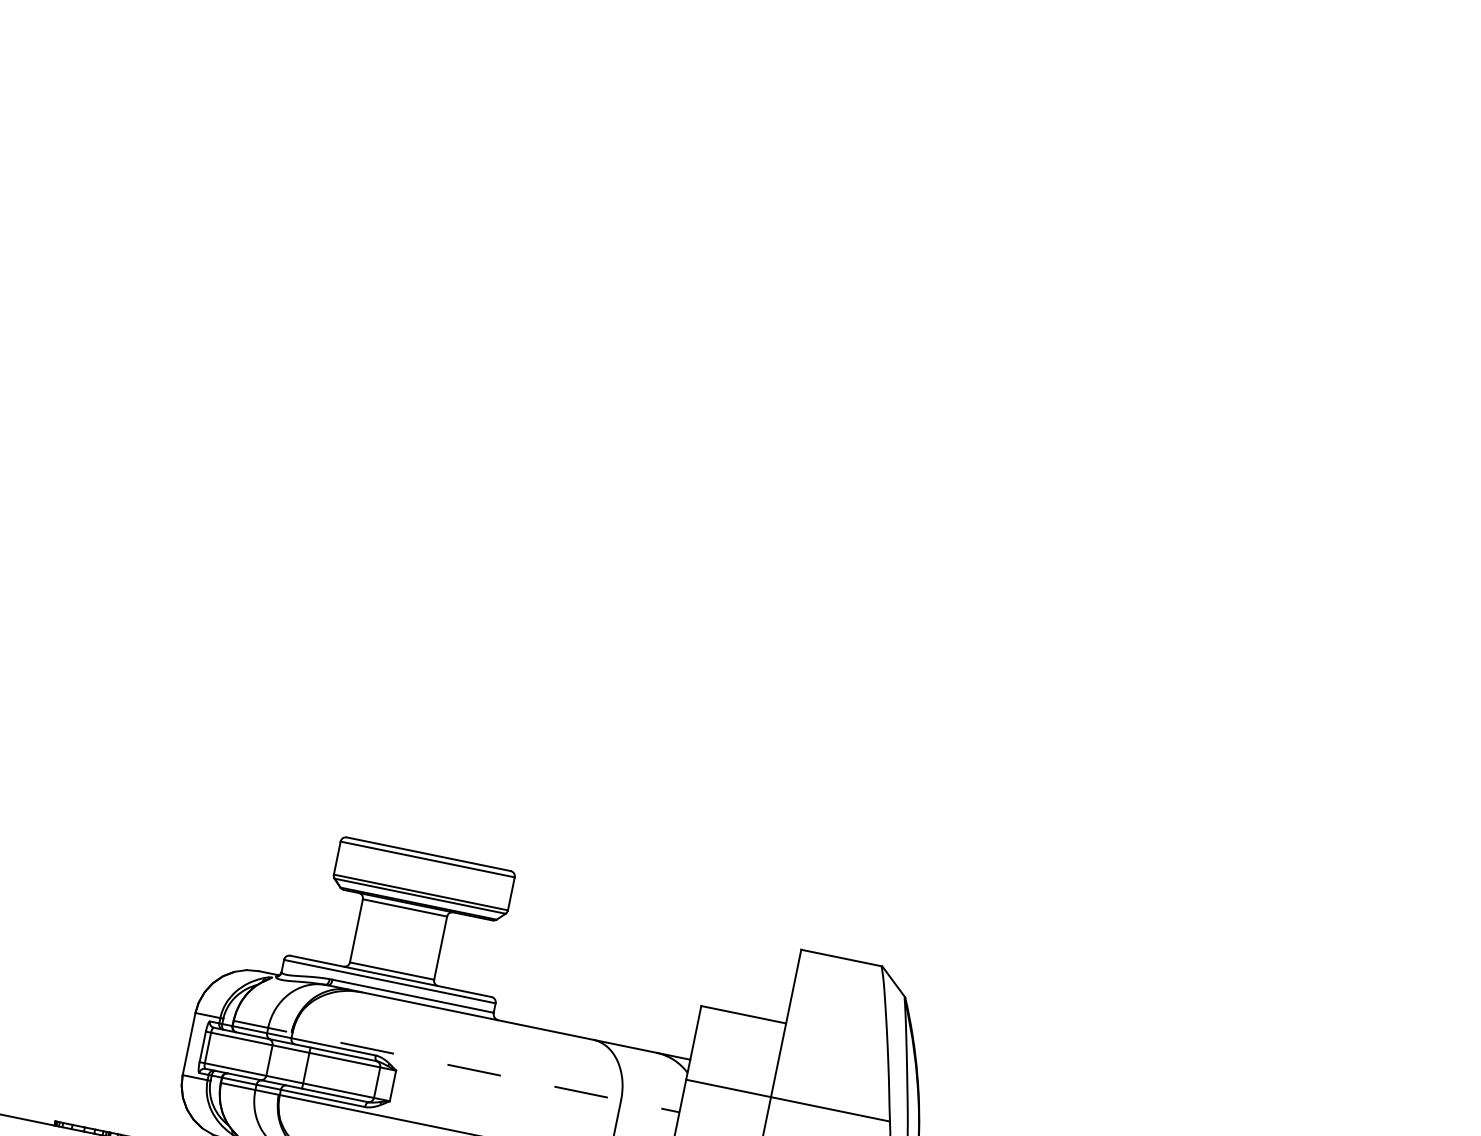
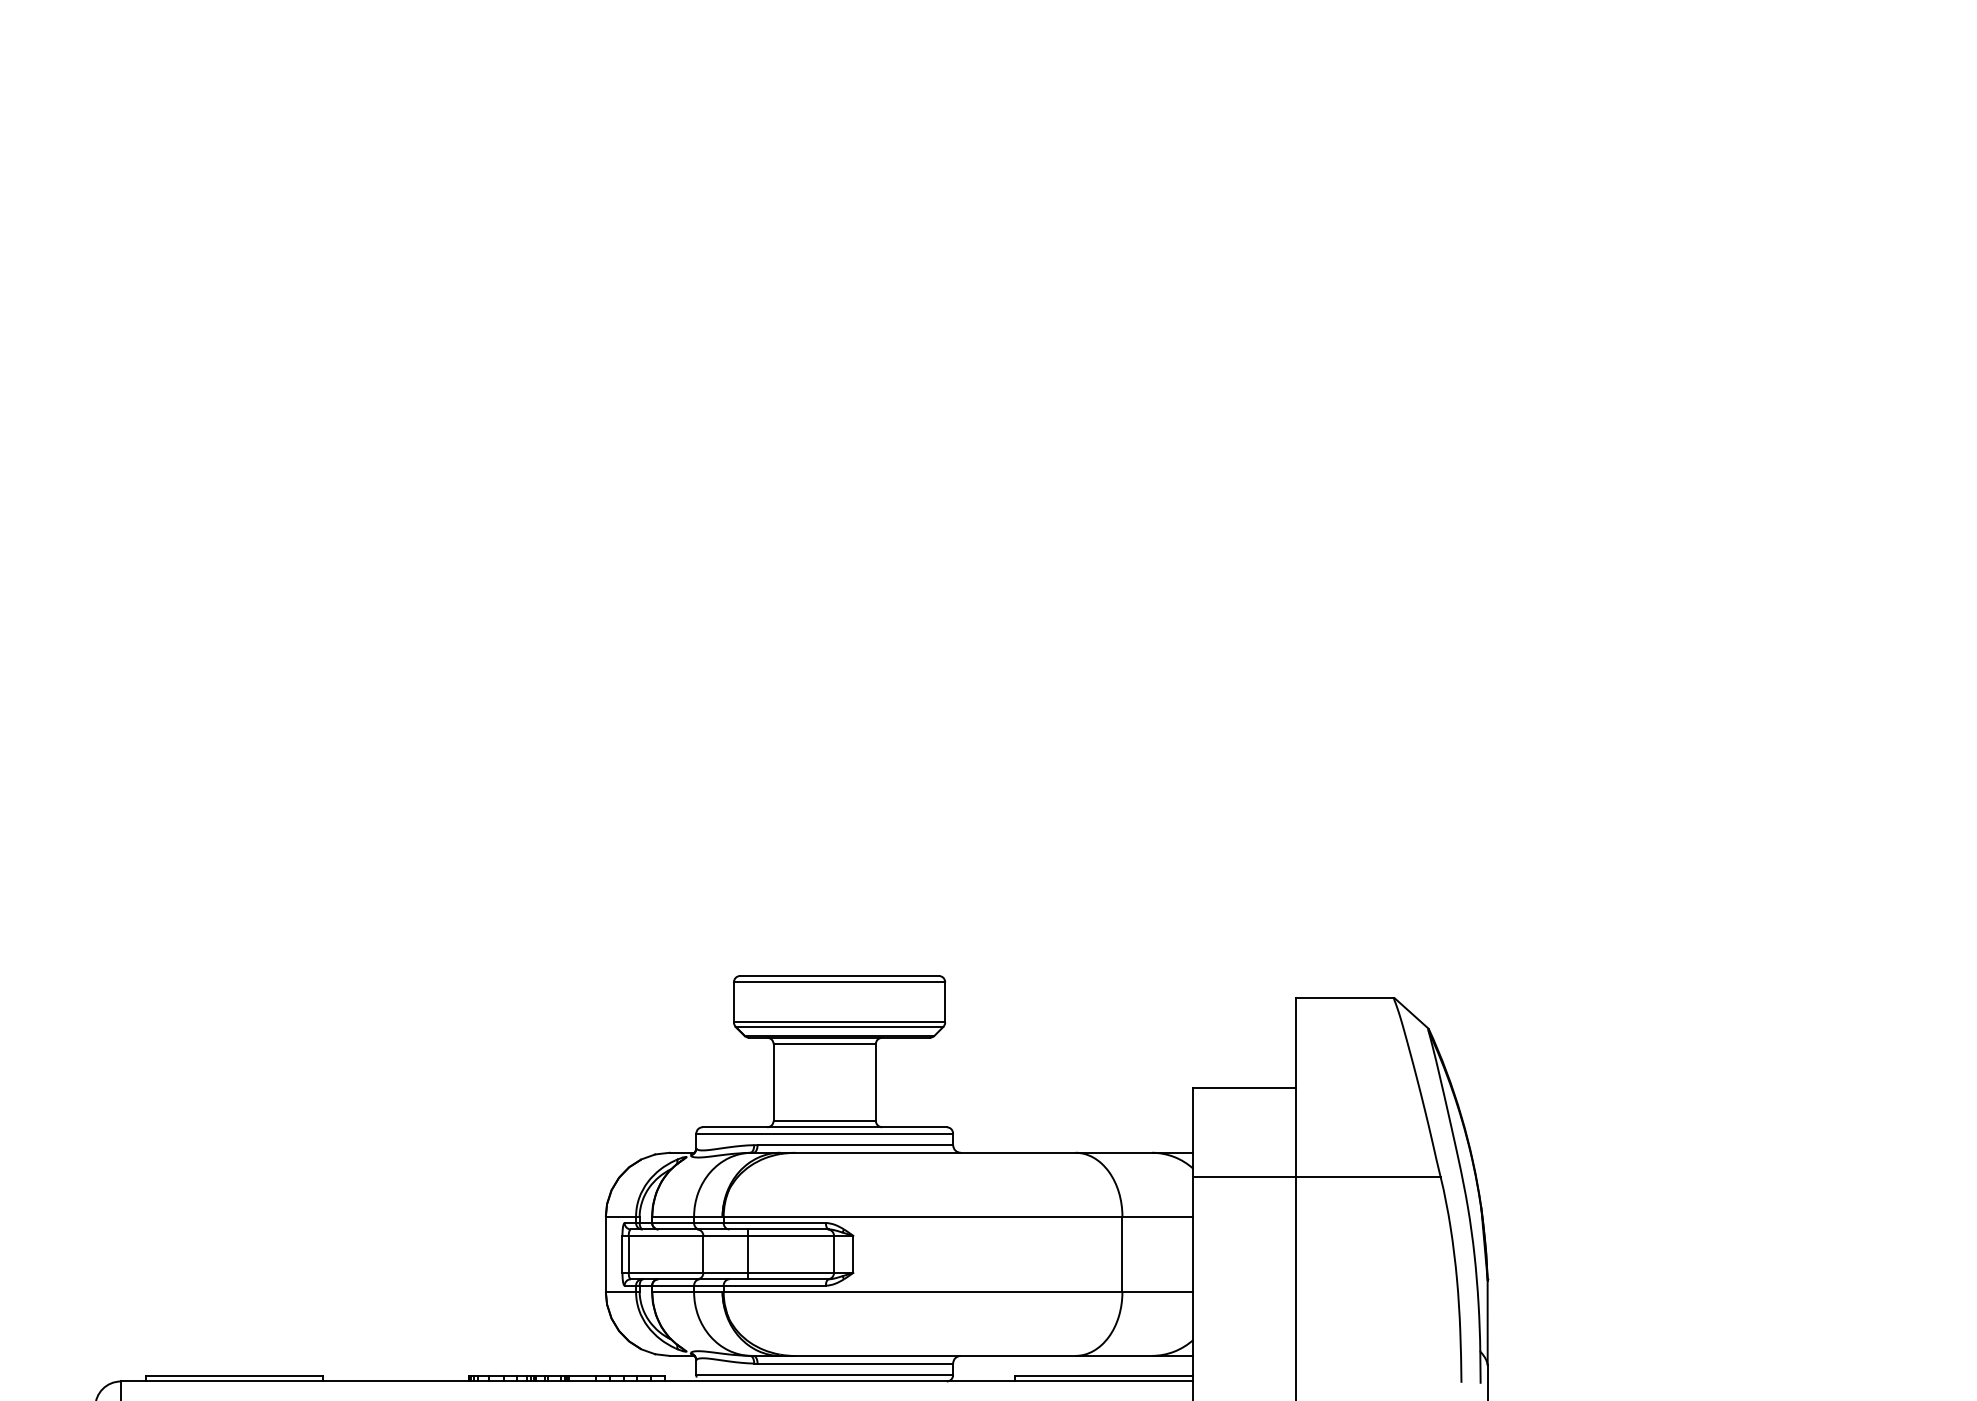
line: (456, 1066) -> (922, 1216), dashed -> solid

